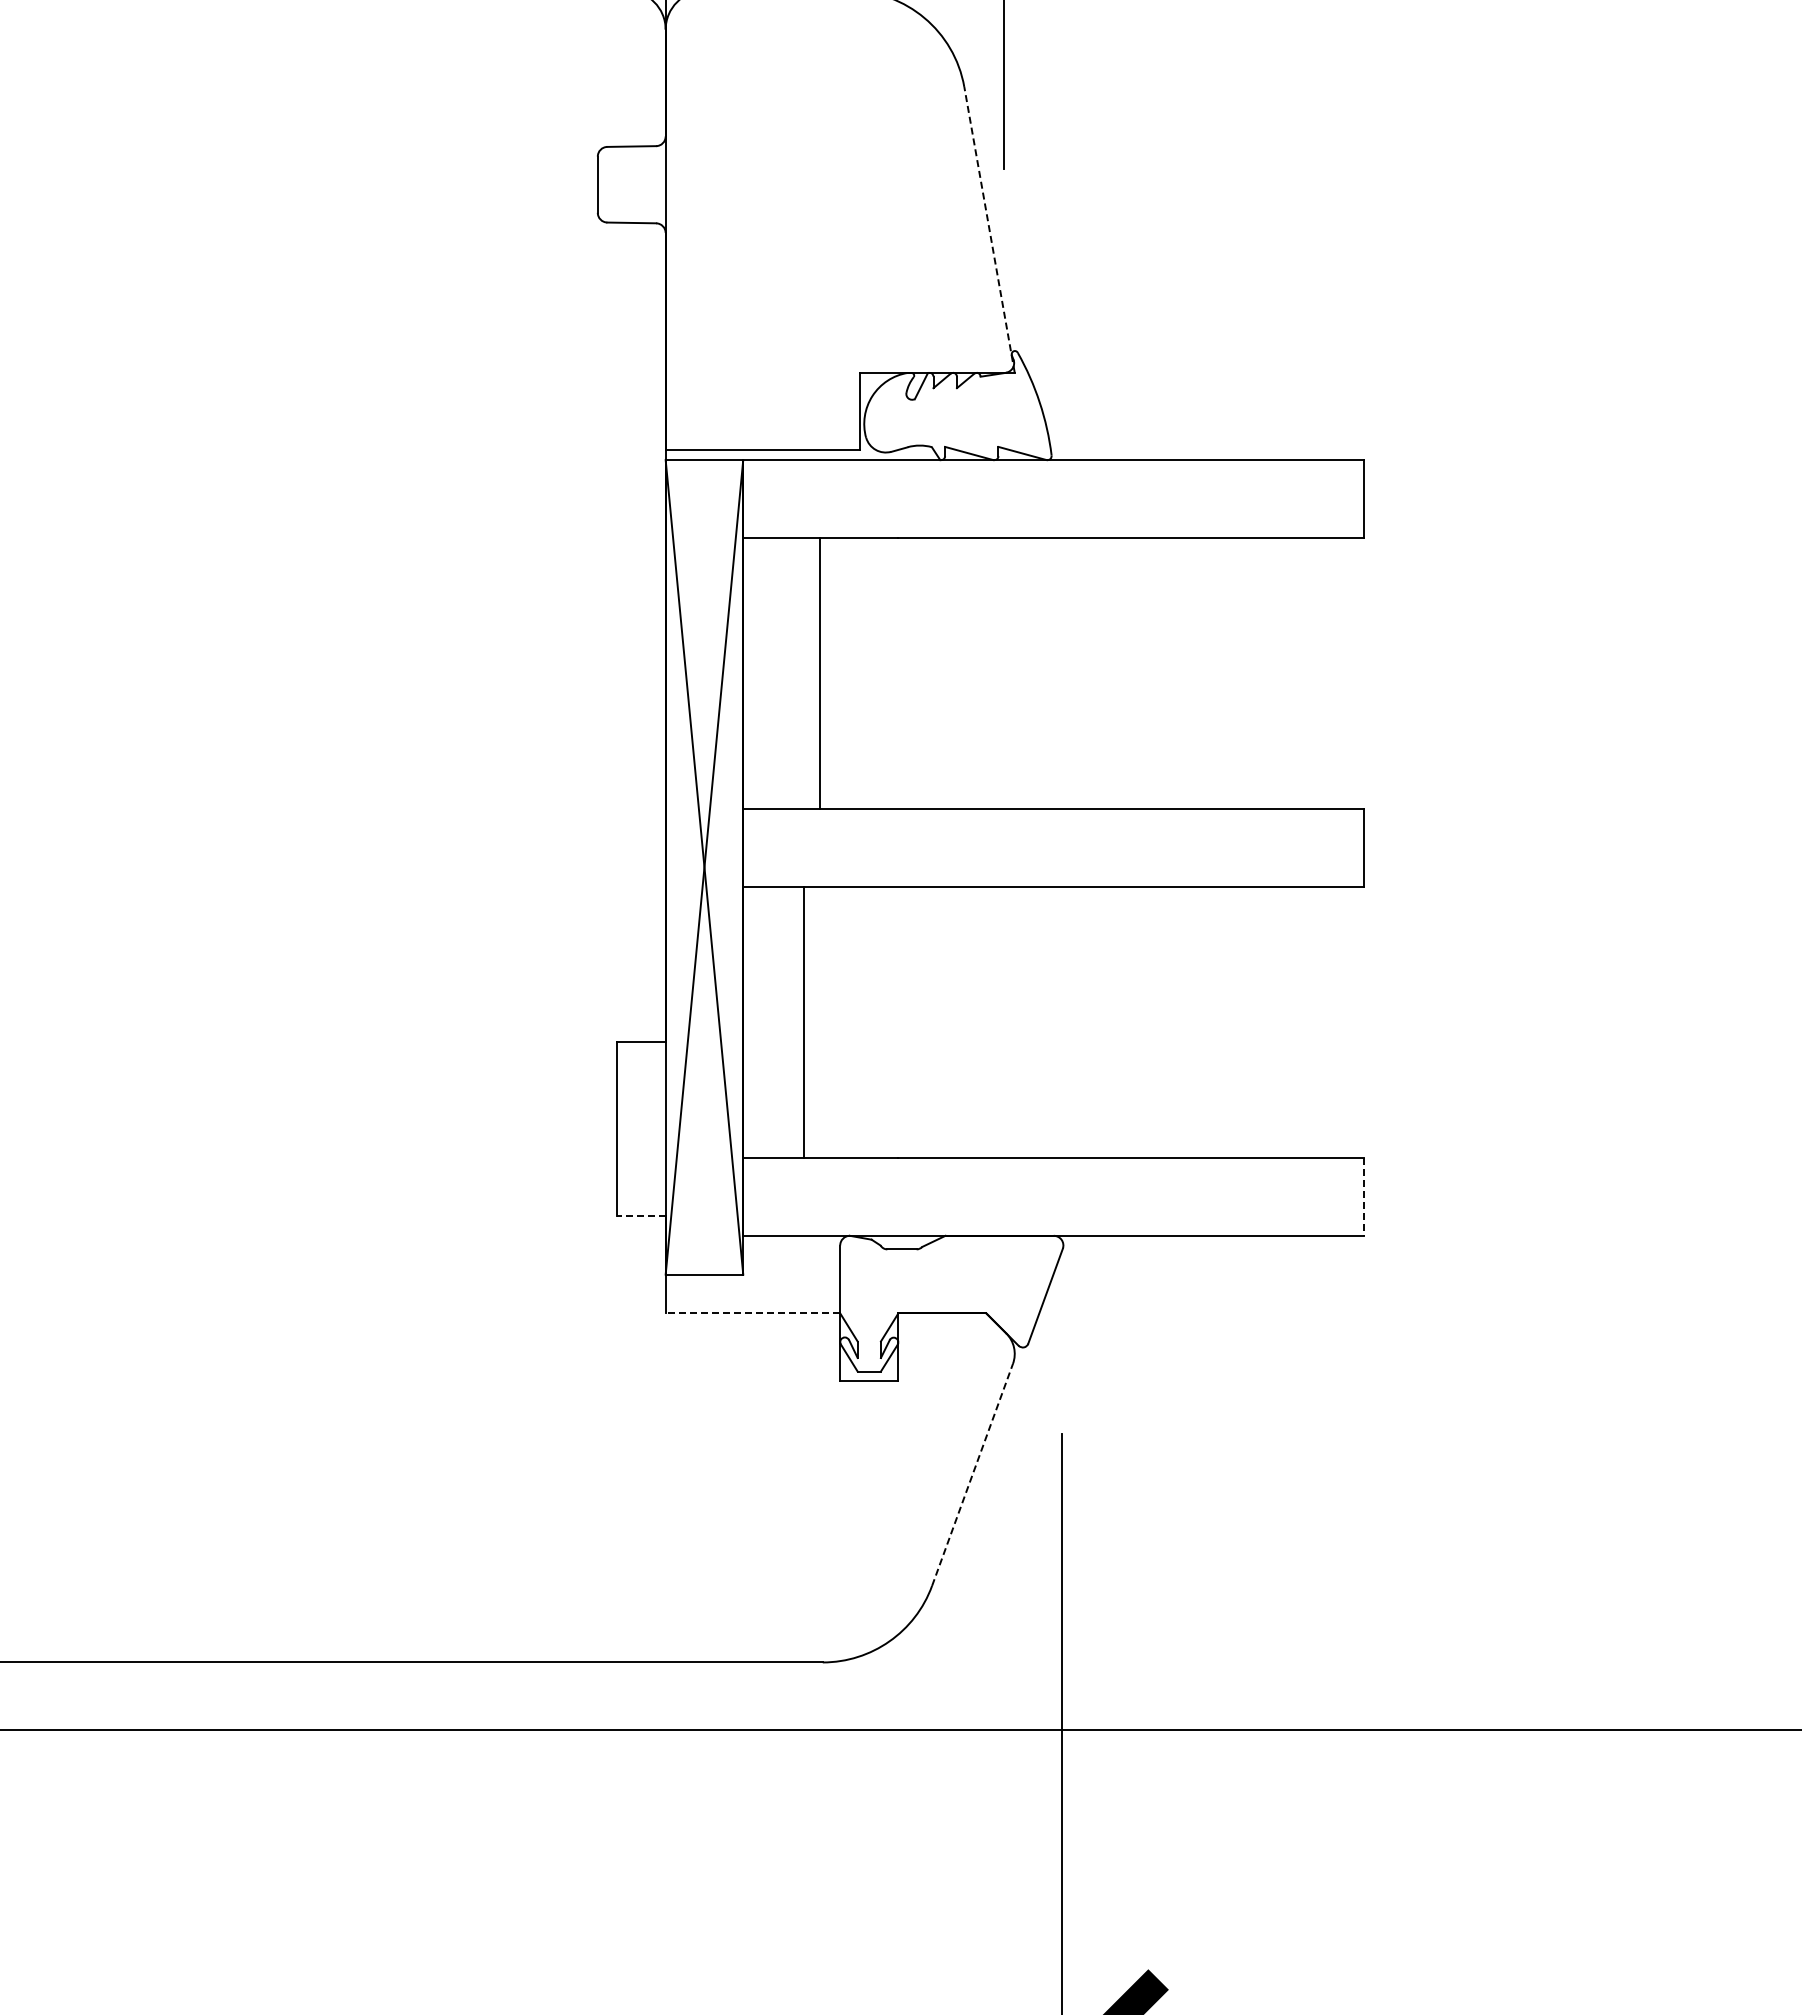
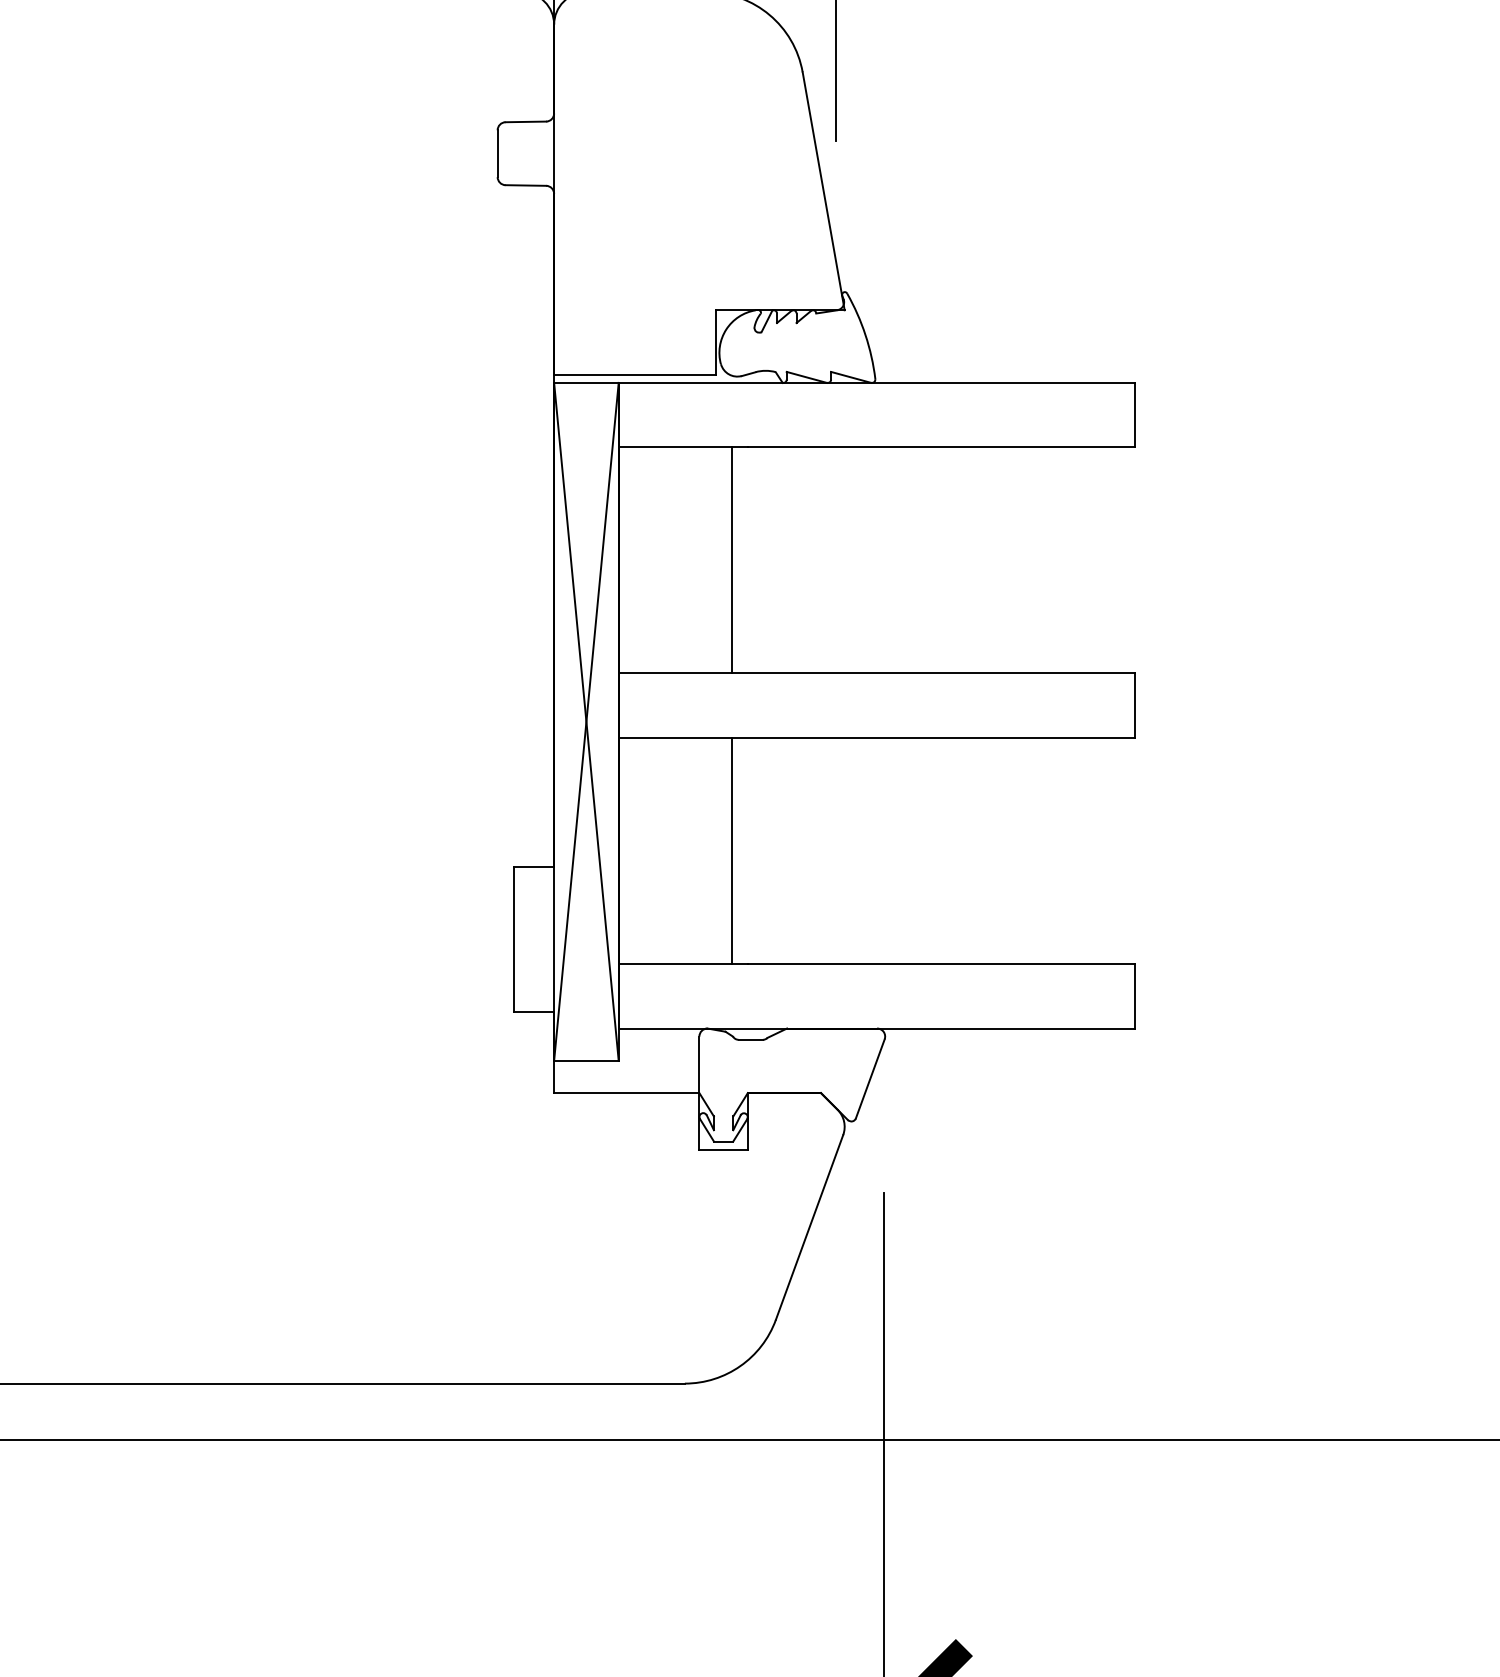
line: (989, 229) -> (823, 190), dashed -> solid
line: (820, 673) -> (732, 560), moved
line: (804, 1022) -> (732, 850), moved
line: (1363, 1197) -> (1134, 996), dashed -> solid
line: (640, 1216) -> (533, 1012), dashed -> solid
line: (752, 1313) -> (626, 1093), dashed -> solid
line: (972, 1474) -> (809, 1227), dashed -> solid

